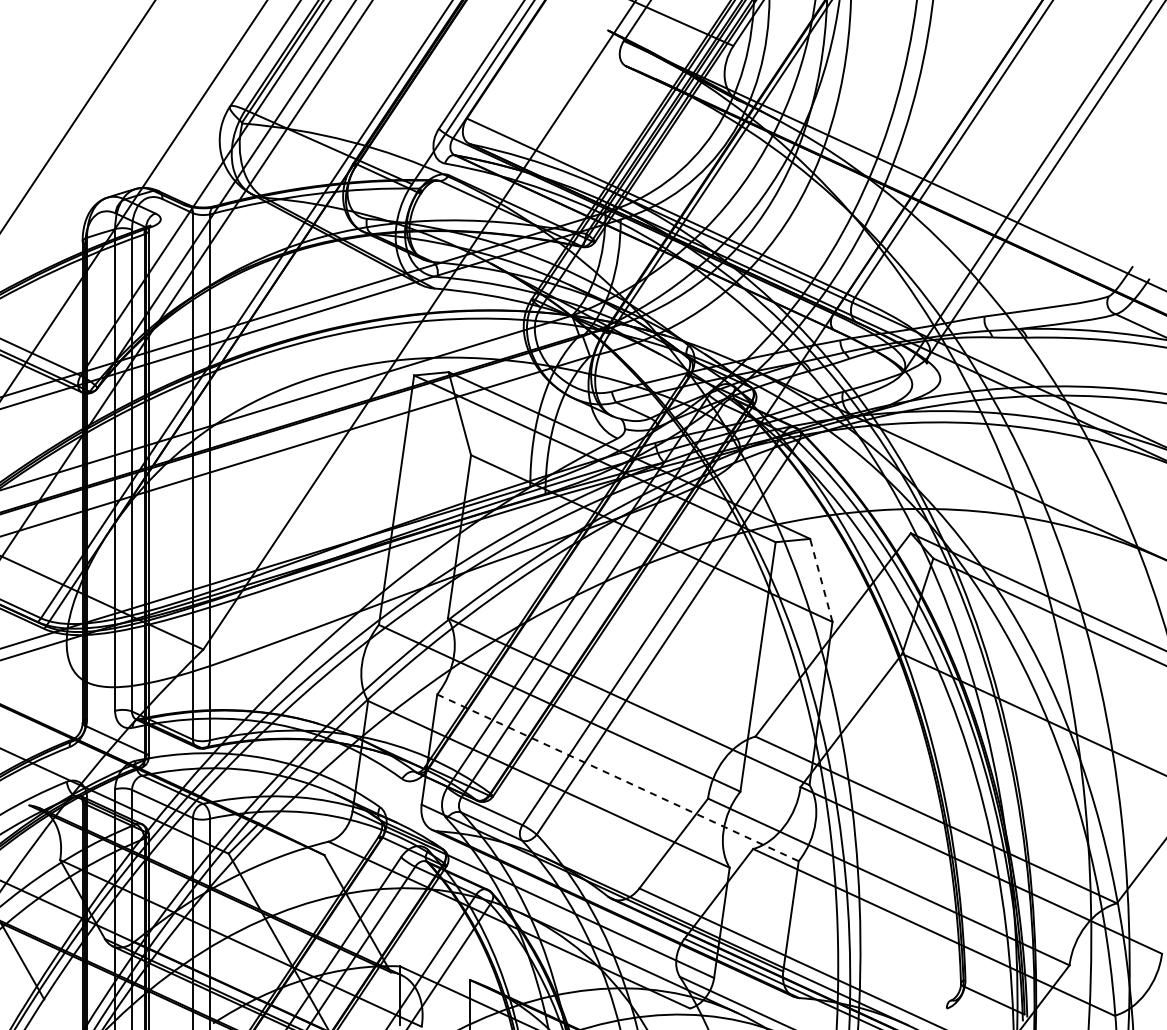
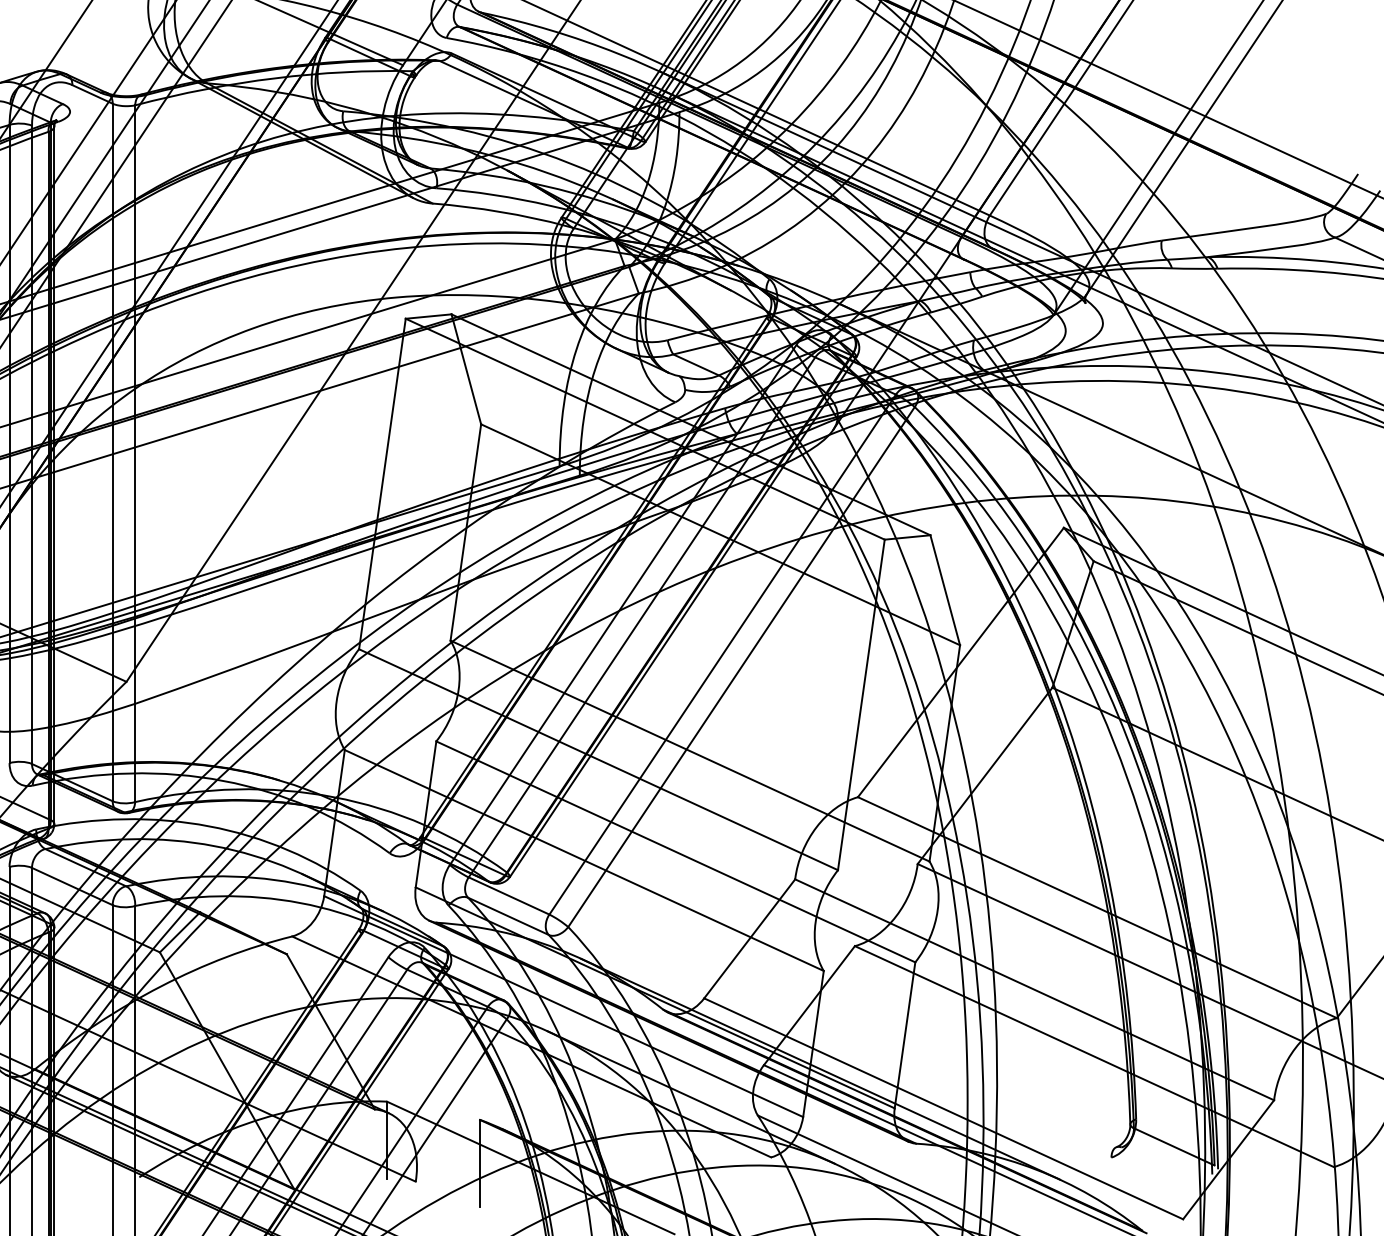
line: (821, 580) -> (945, 590), dashed -> solid
line: (618, 778) -> (676, 852), dashed -> solid

